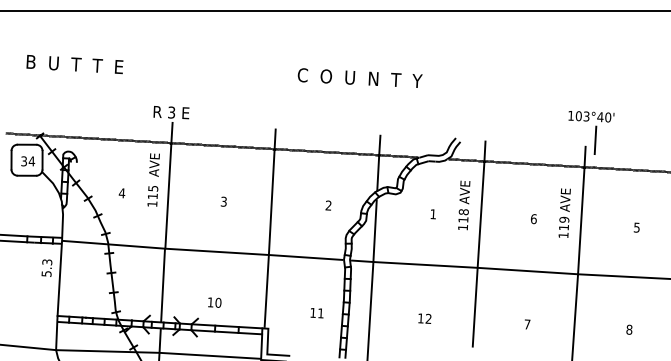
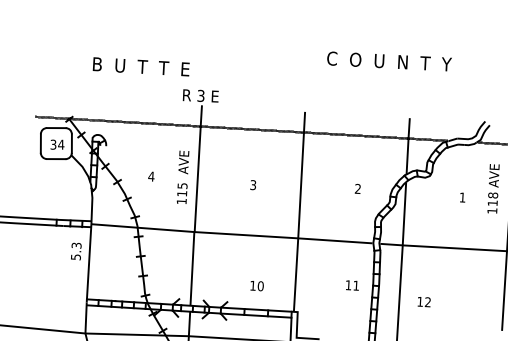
text: (74, 64) -> (140, 66), moved
text: (153, 179) -> (182, 176), moved
text: (214, 302) -> (256, 285), moved
text: (316, 313) -> (351, 285), moved
text: (424, 318) -> (423, 301), moved

